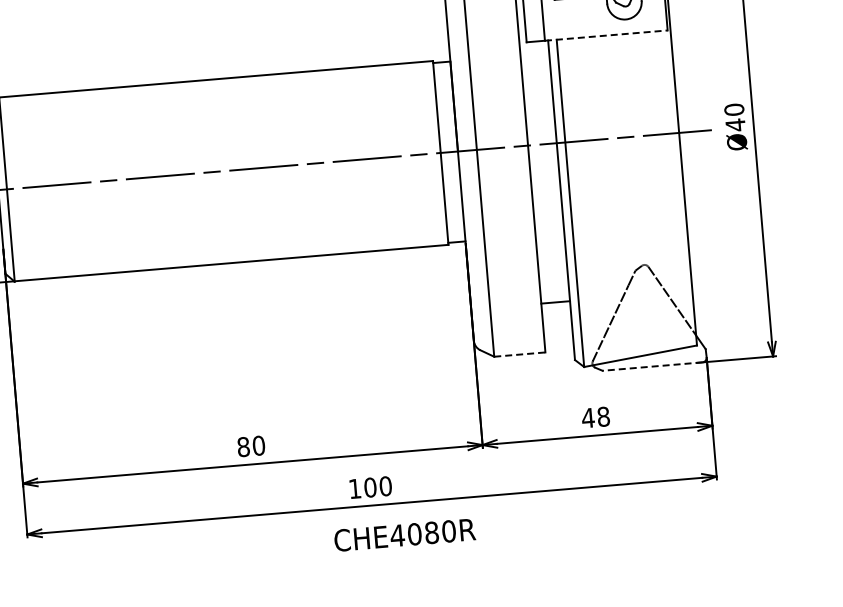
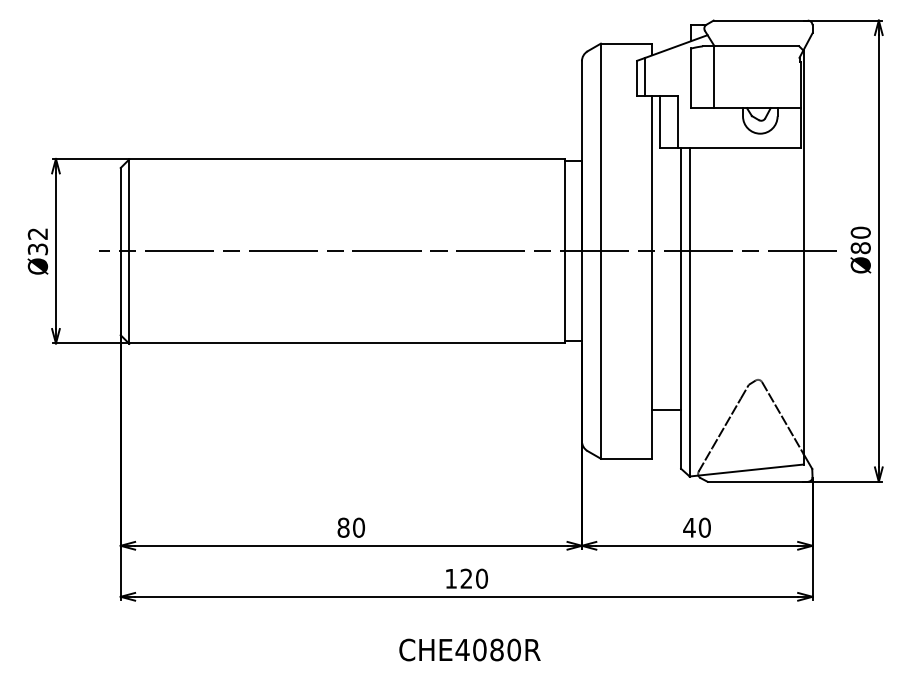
line: (606, 35) -> (739, 148), dashed -> solid
text: (735, 124) -> (860, 247), Ø40 -> Ø80
line: (519, 354) -> (626, 458), dashed -> solid
line: (652, 366) -> (757, 481), dashed -> solid
text: (603, 416) -> (704, 527), 48 -> 40
text: (370, 487) -> (466, 578), 100 -> 120
text: (404, 534) -> (469, 649), moved

